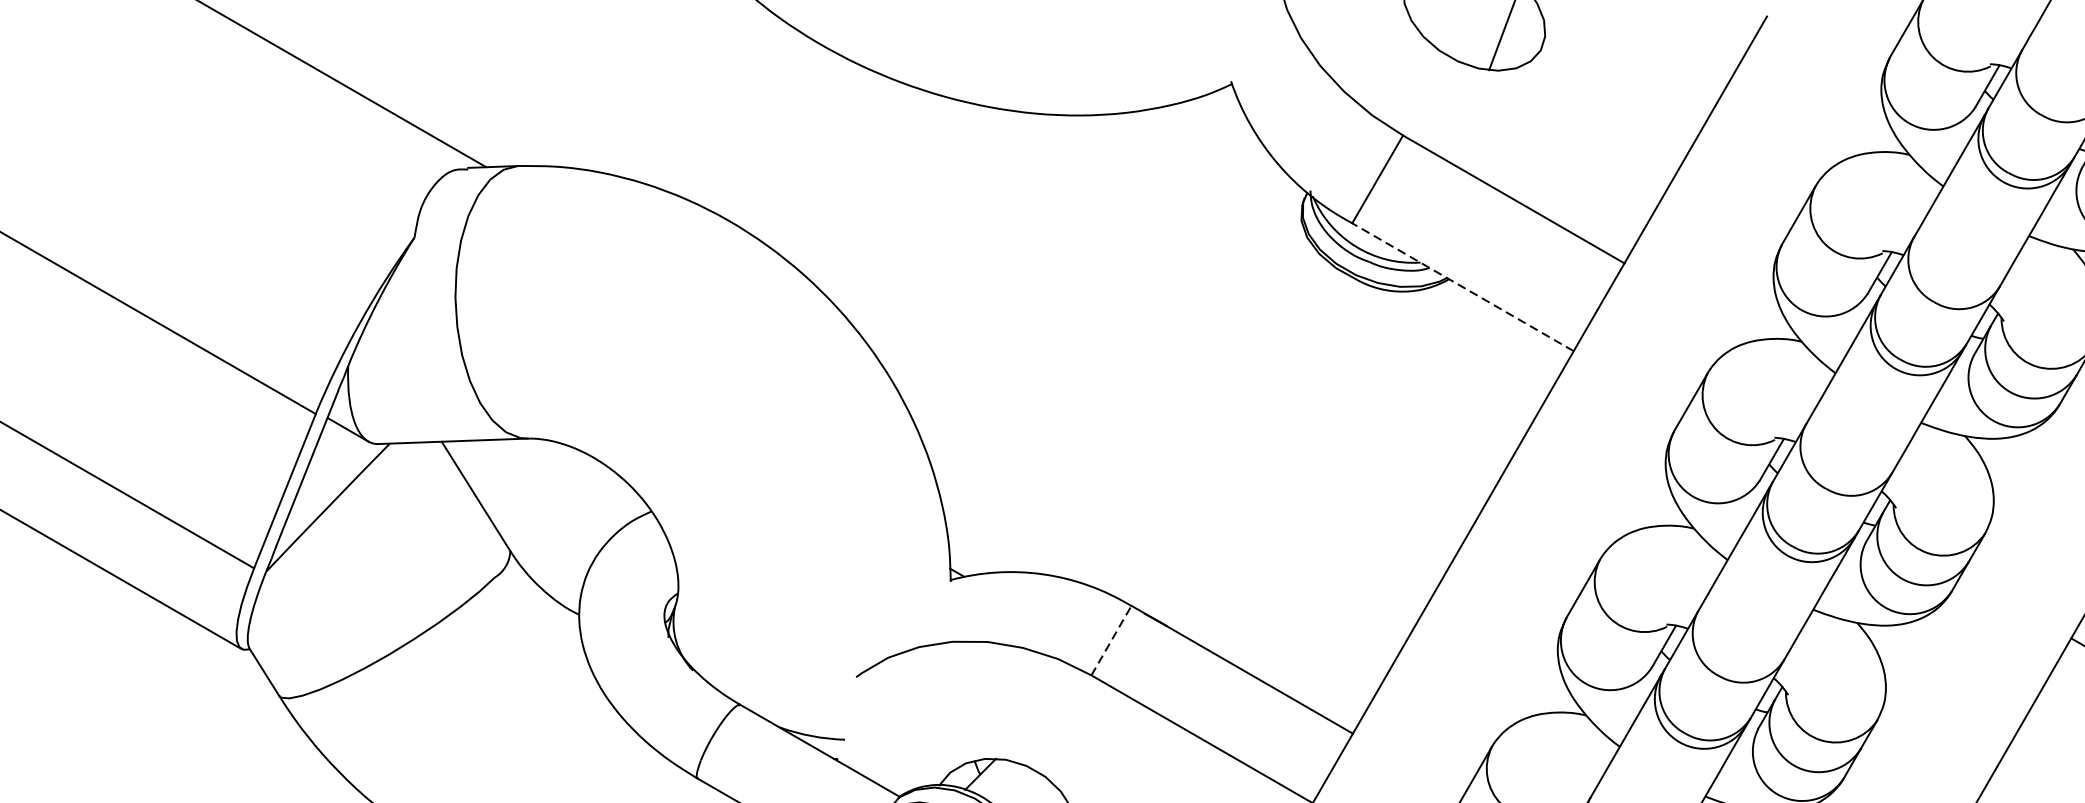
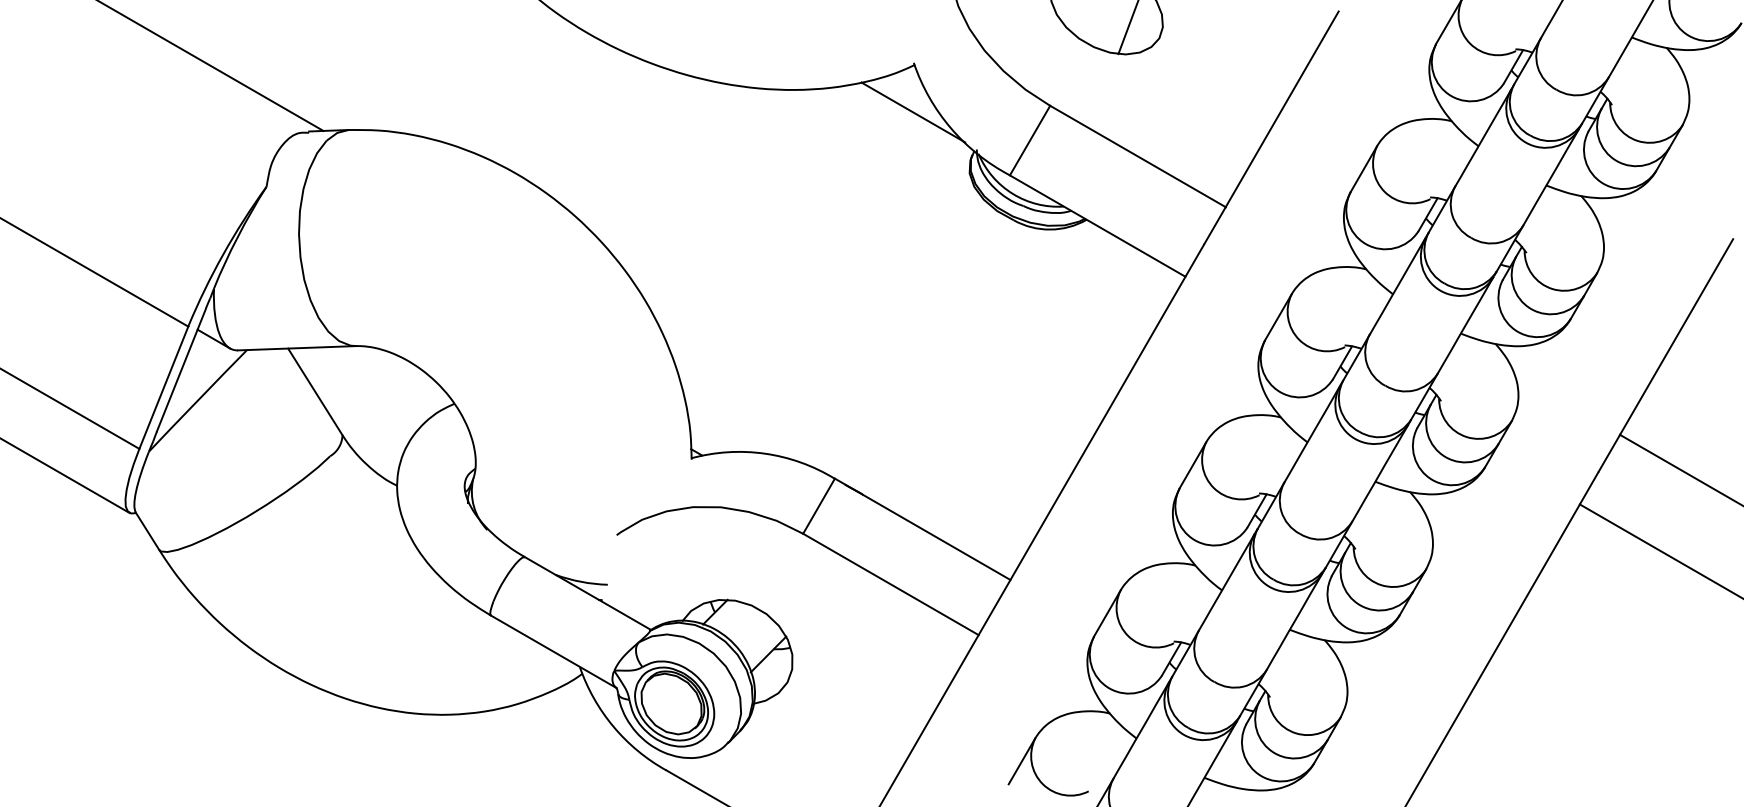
line: (1230, 143) -> (913, 112), added
line: (1462, 286) -> (1097, 225), dashed -> solid
line: (1112, 640) -> (819, 506), dashed -> solid

